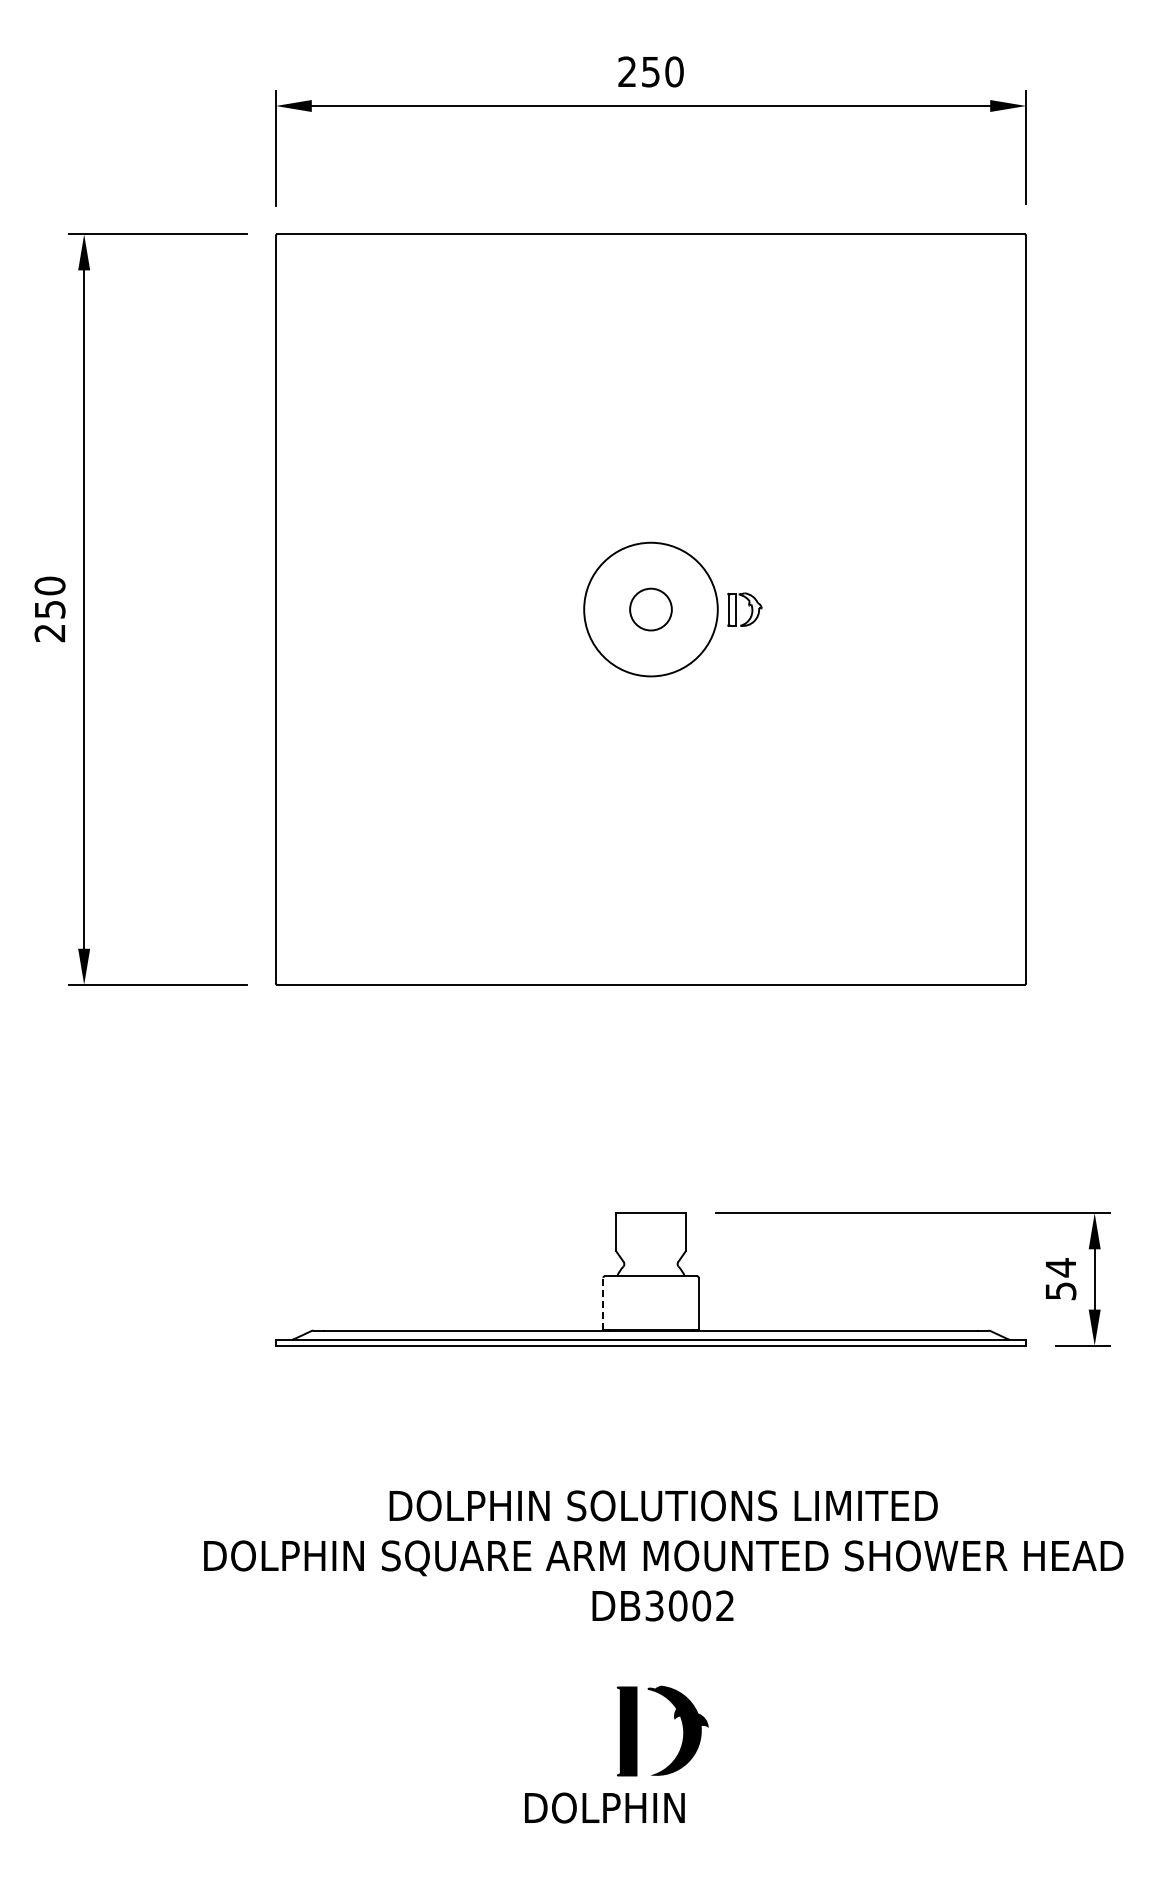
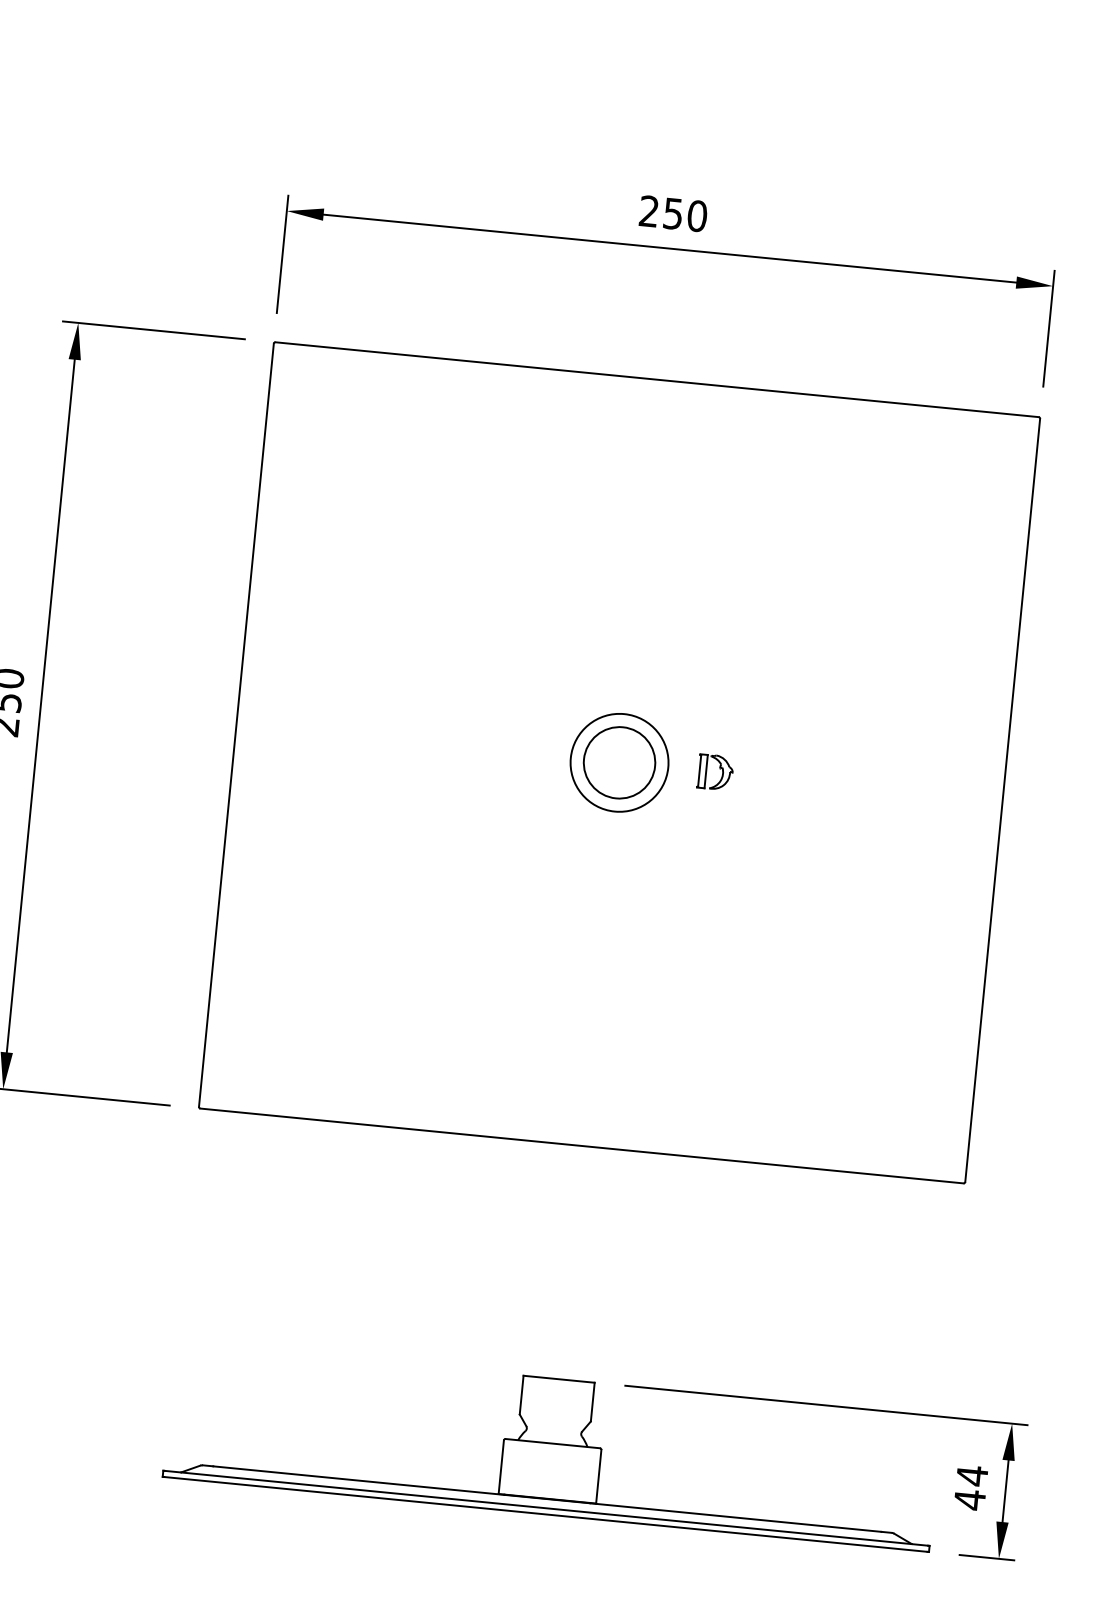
circle: (650, 609) -> (619, 762), size x0.71
circle: (650, 609) -> (619, 762), size x1.67
text: (1061, 1291) -> (970, 1500), 54 -> 44
line: (603, 1303) -> (501, 1466), dashed -> solid

